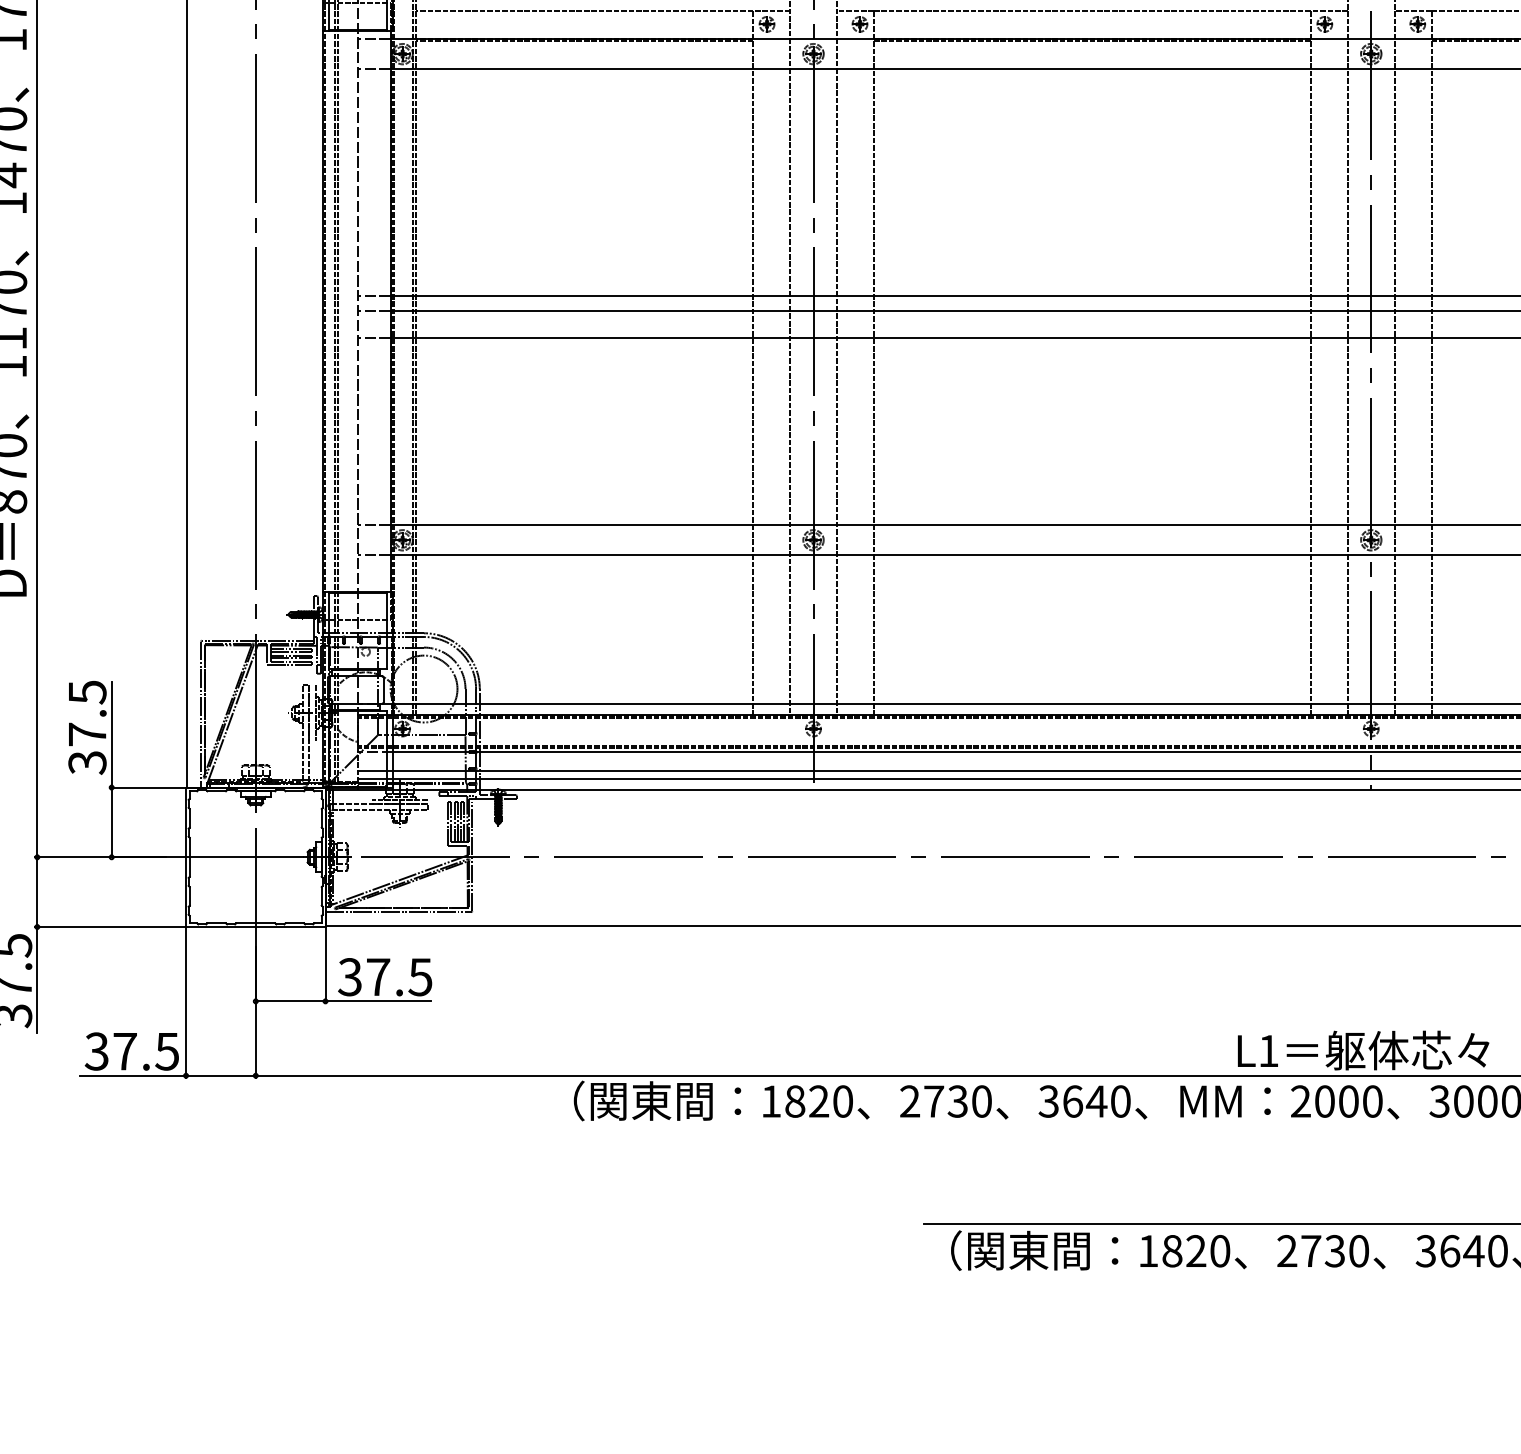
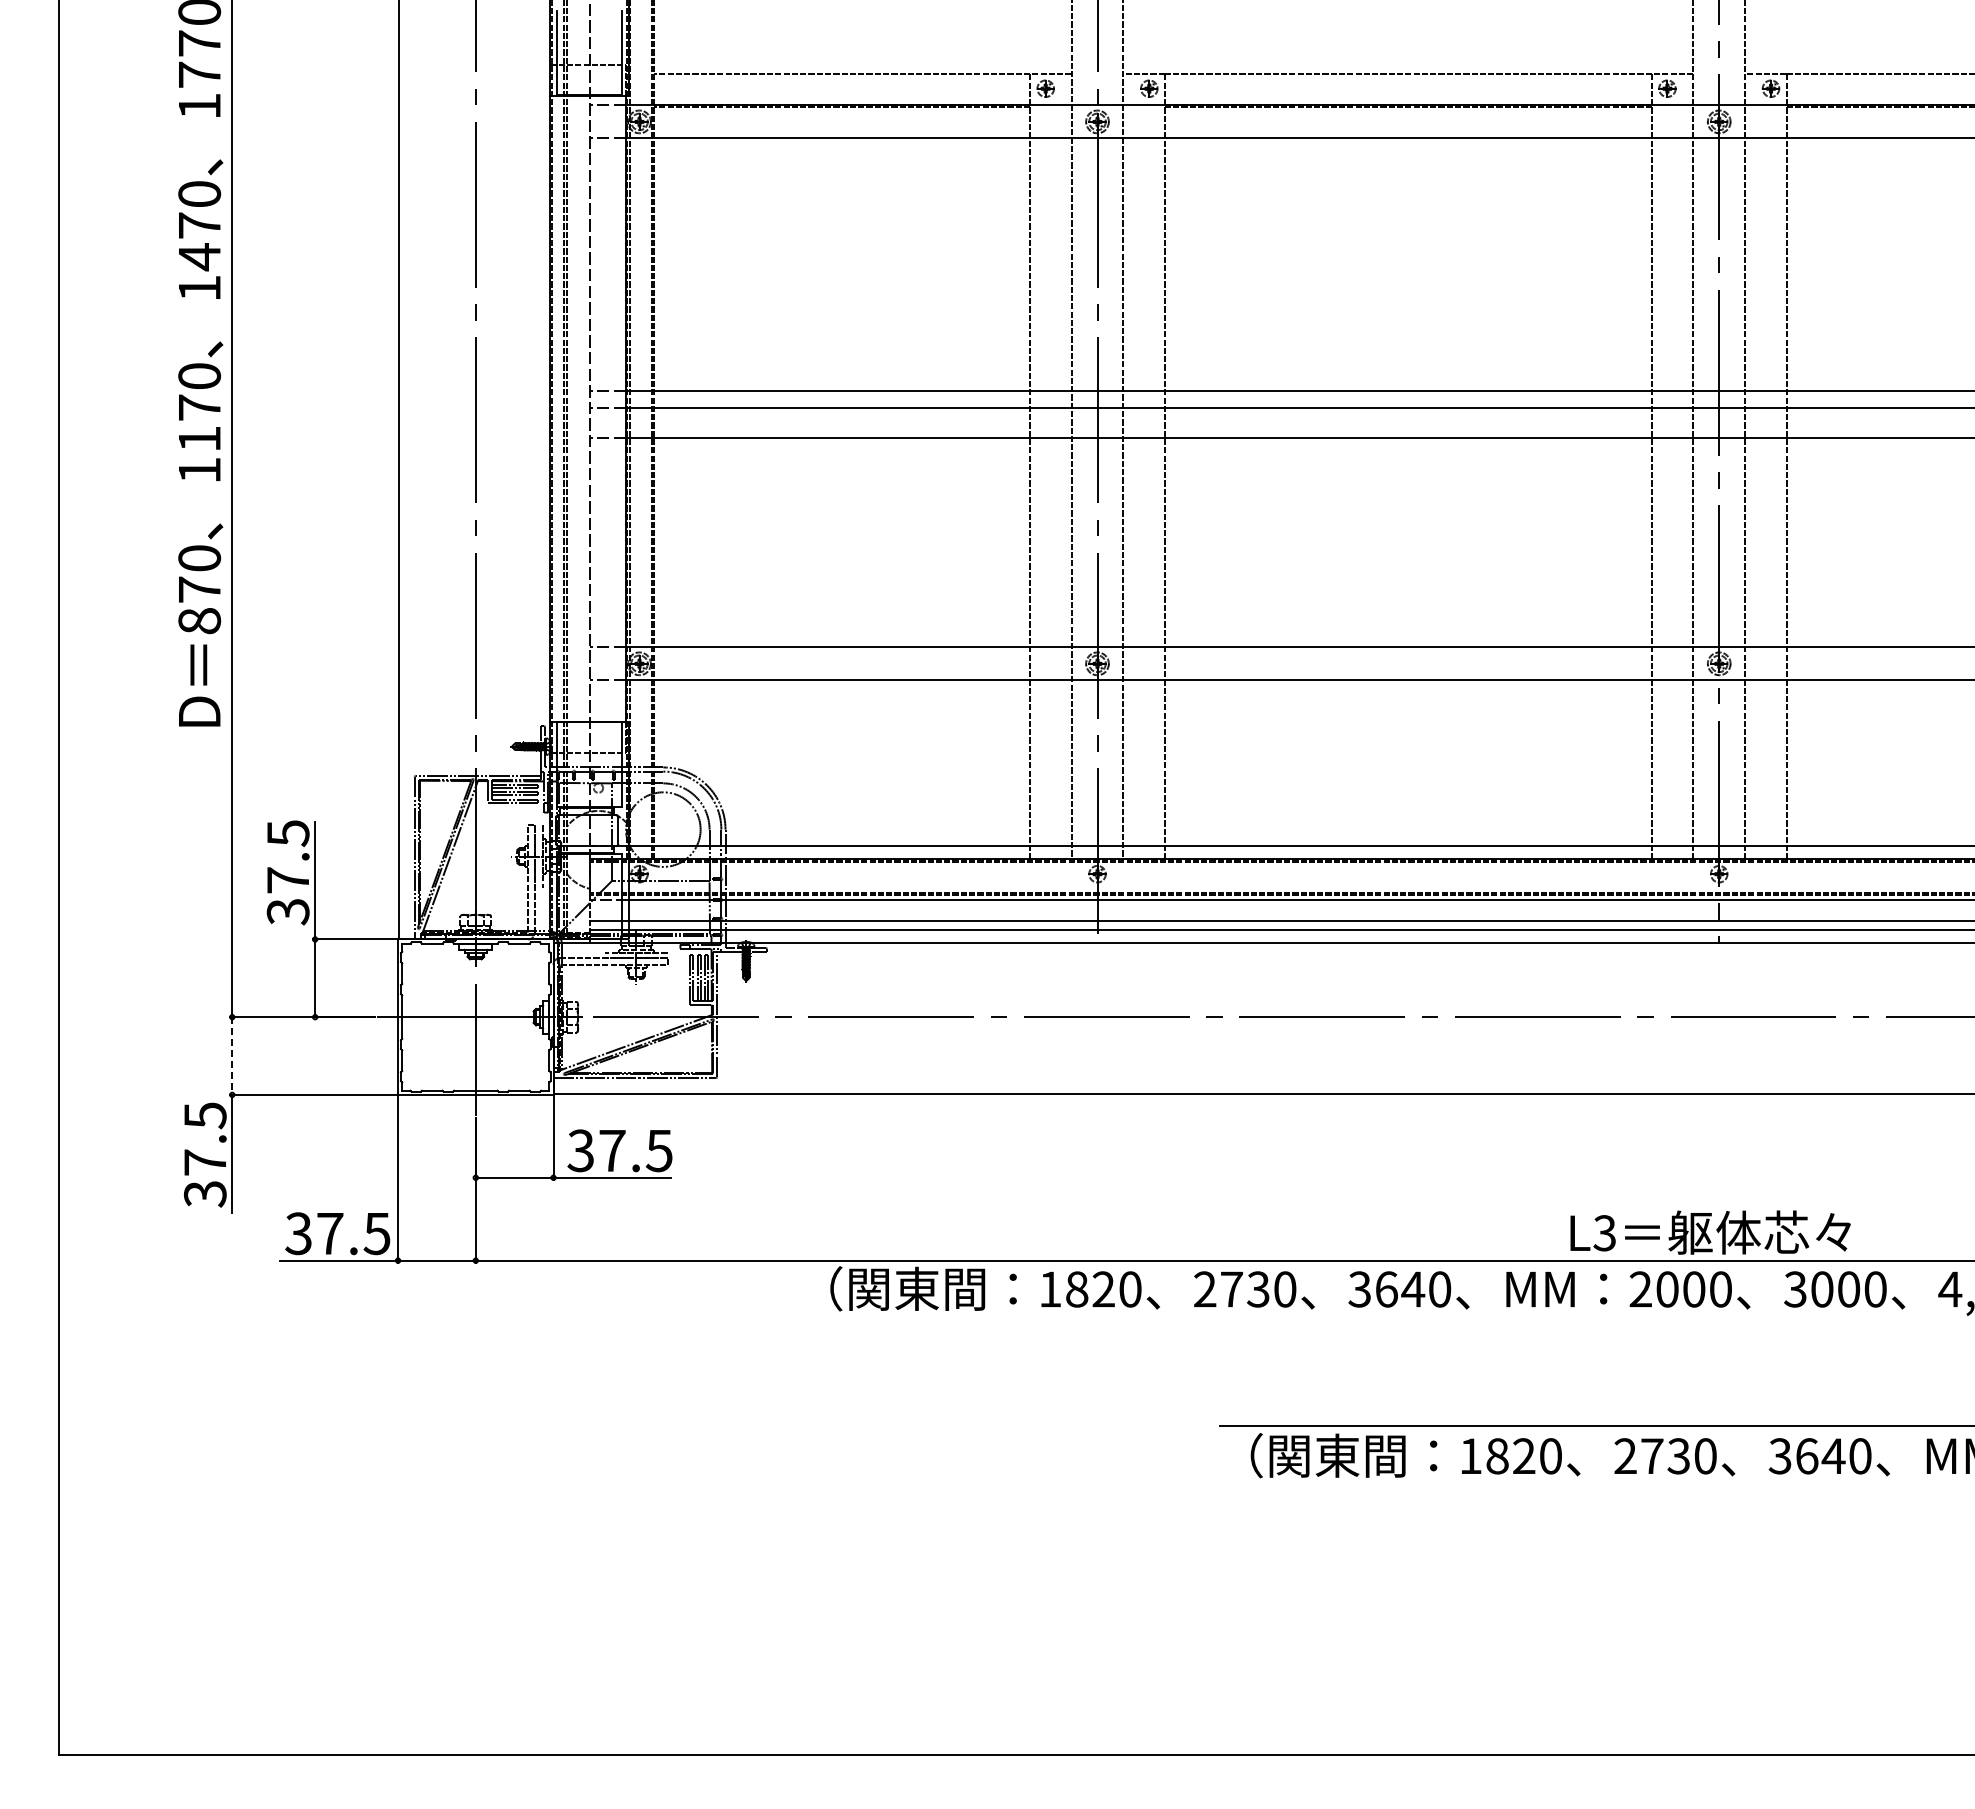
line: (37, 892) -> (232, 1056), solid -> dashed
text: (1268, 1051) -> (1604, 1233), L1 -> L3

